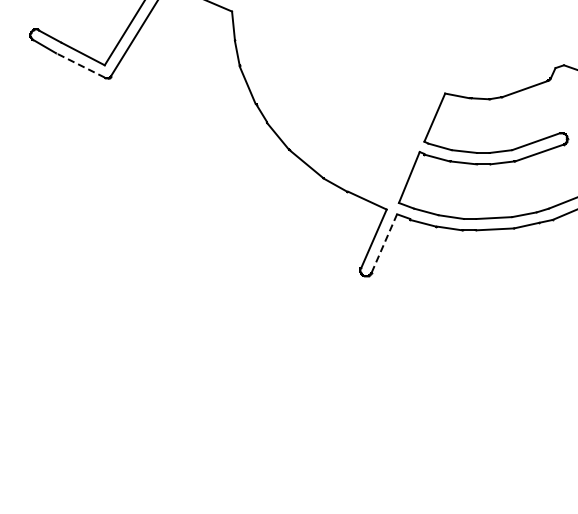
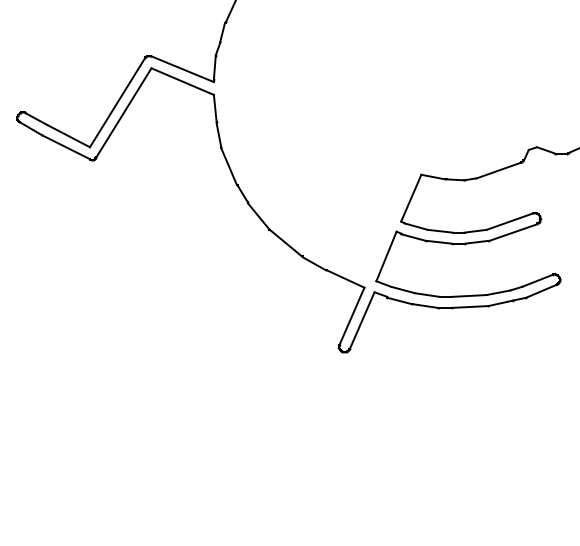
line: (80, 65) -> (66, 147), dashed -> solid
line: (383, 244) -> (361, 321), dashed -> solid

